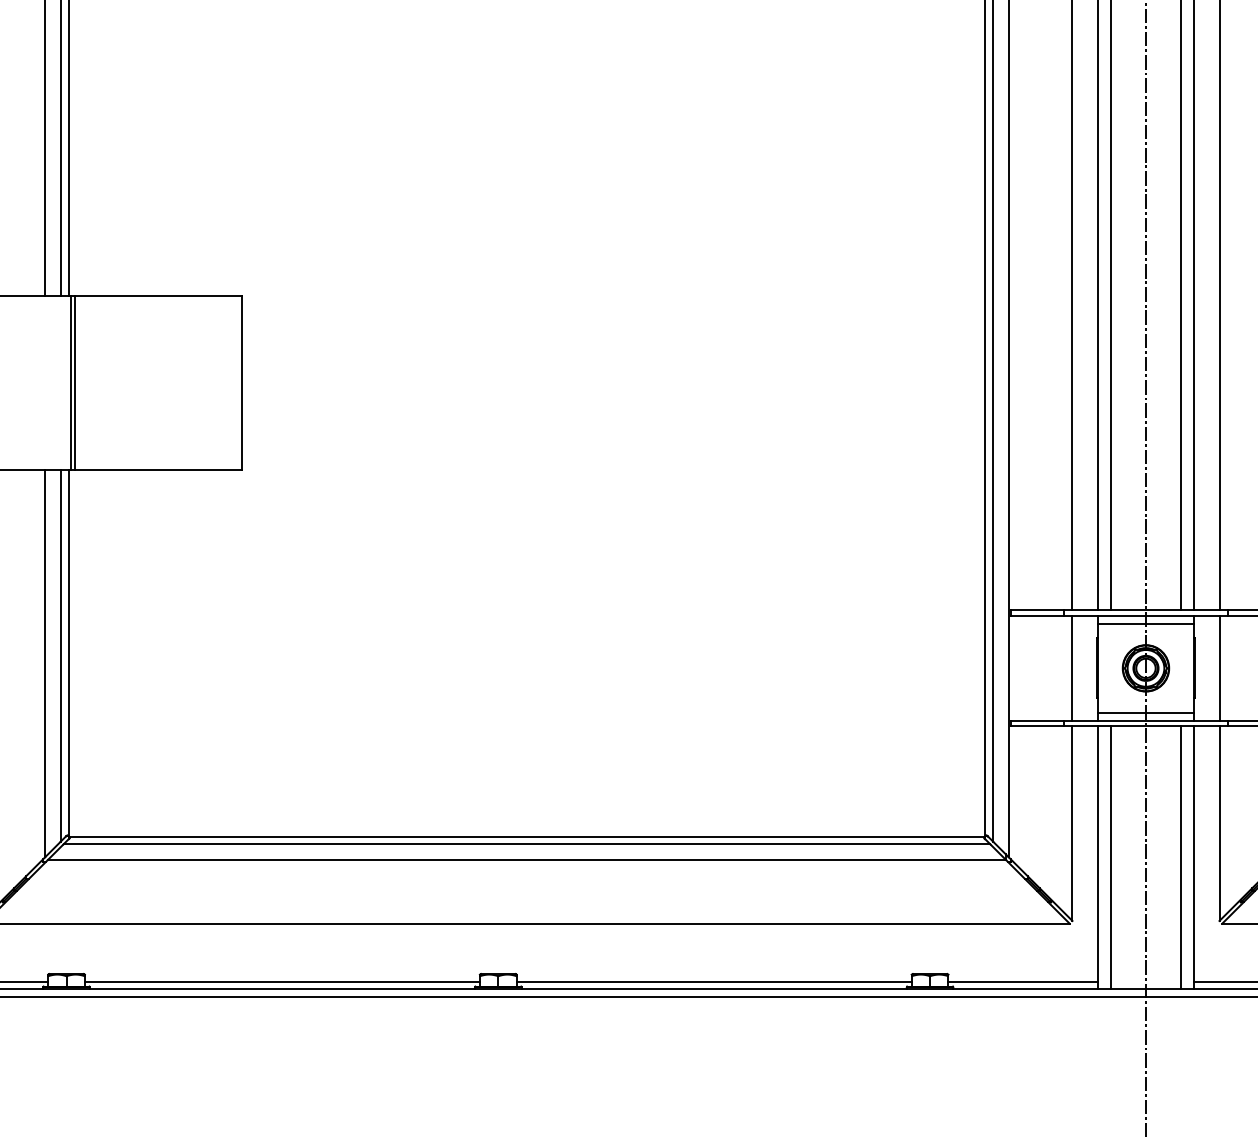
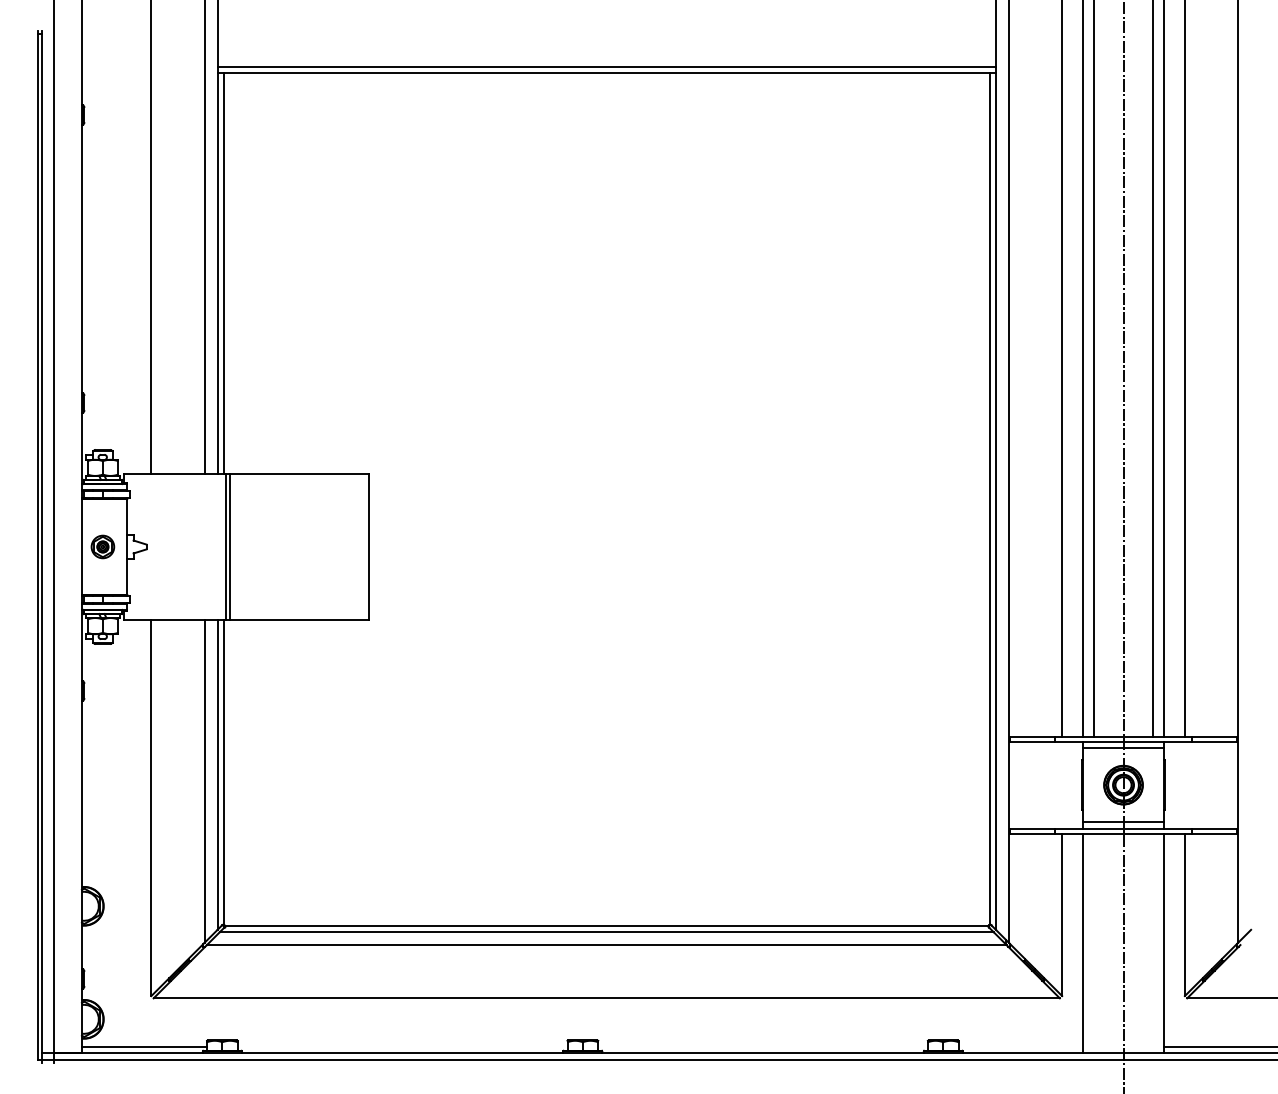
line: (1072, 667) -> (1062, 784), removed
line: (1219, 667) -> (1184, 784), removed
line: (1111, 858) -> (1094, 943), removed
line: (1180, 858) -> (1152, 943), removed
line: (282, 981) -> (402, 1046), removed
line: (713, 981) -> (762, 1046), removed
line: (1022, 981) -> (1020, 1046), removed

